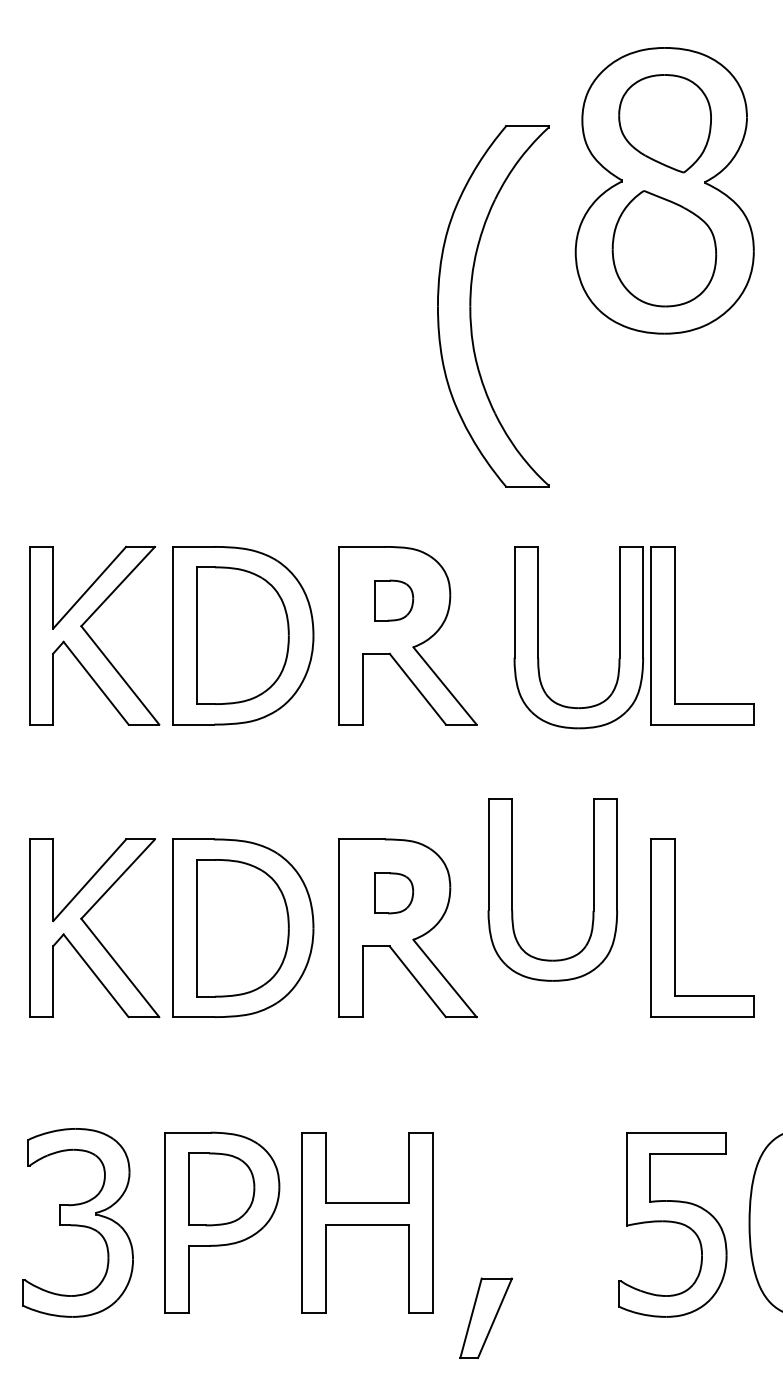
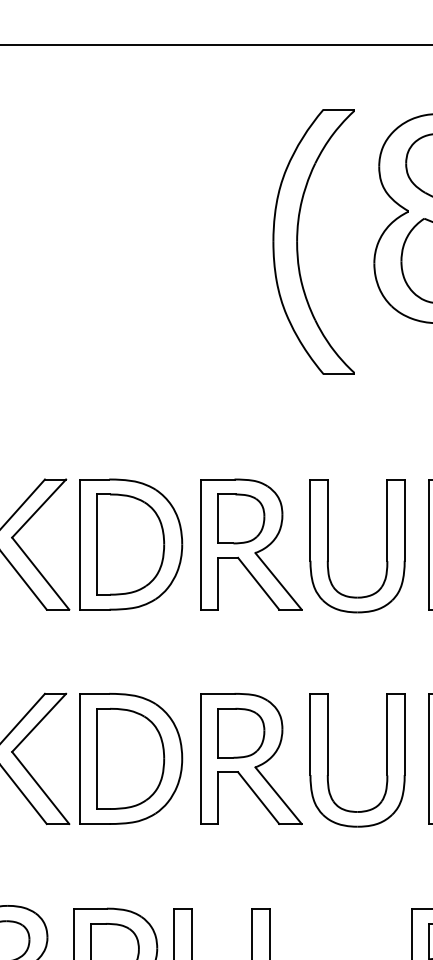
part: (471, 306) -> (297, 241), moved
part: (394, 600) -> (241, 518), size x1.67
part: (538, 637) -> (328, 545), moved
part: (512, 889) -> (328, 759), moved
part: (394, 893) -> (241, 733), size x1.67

